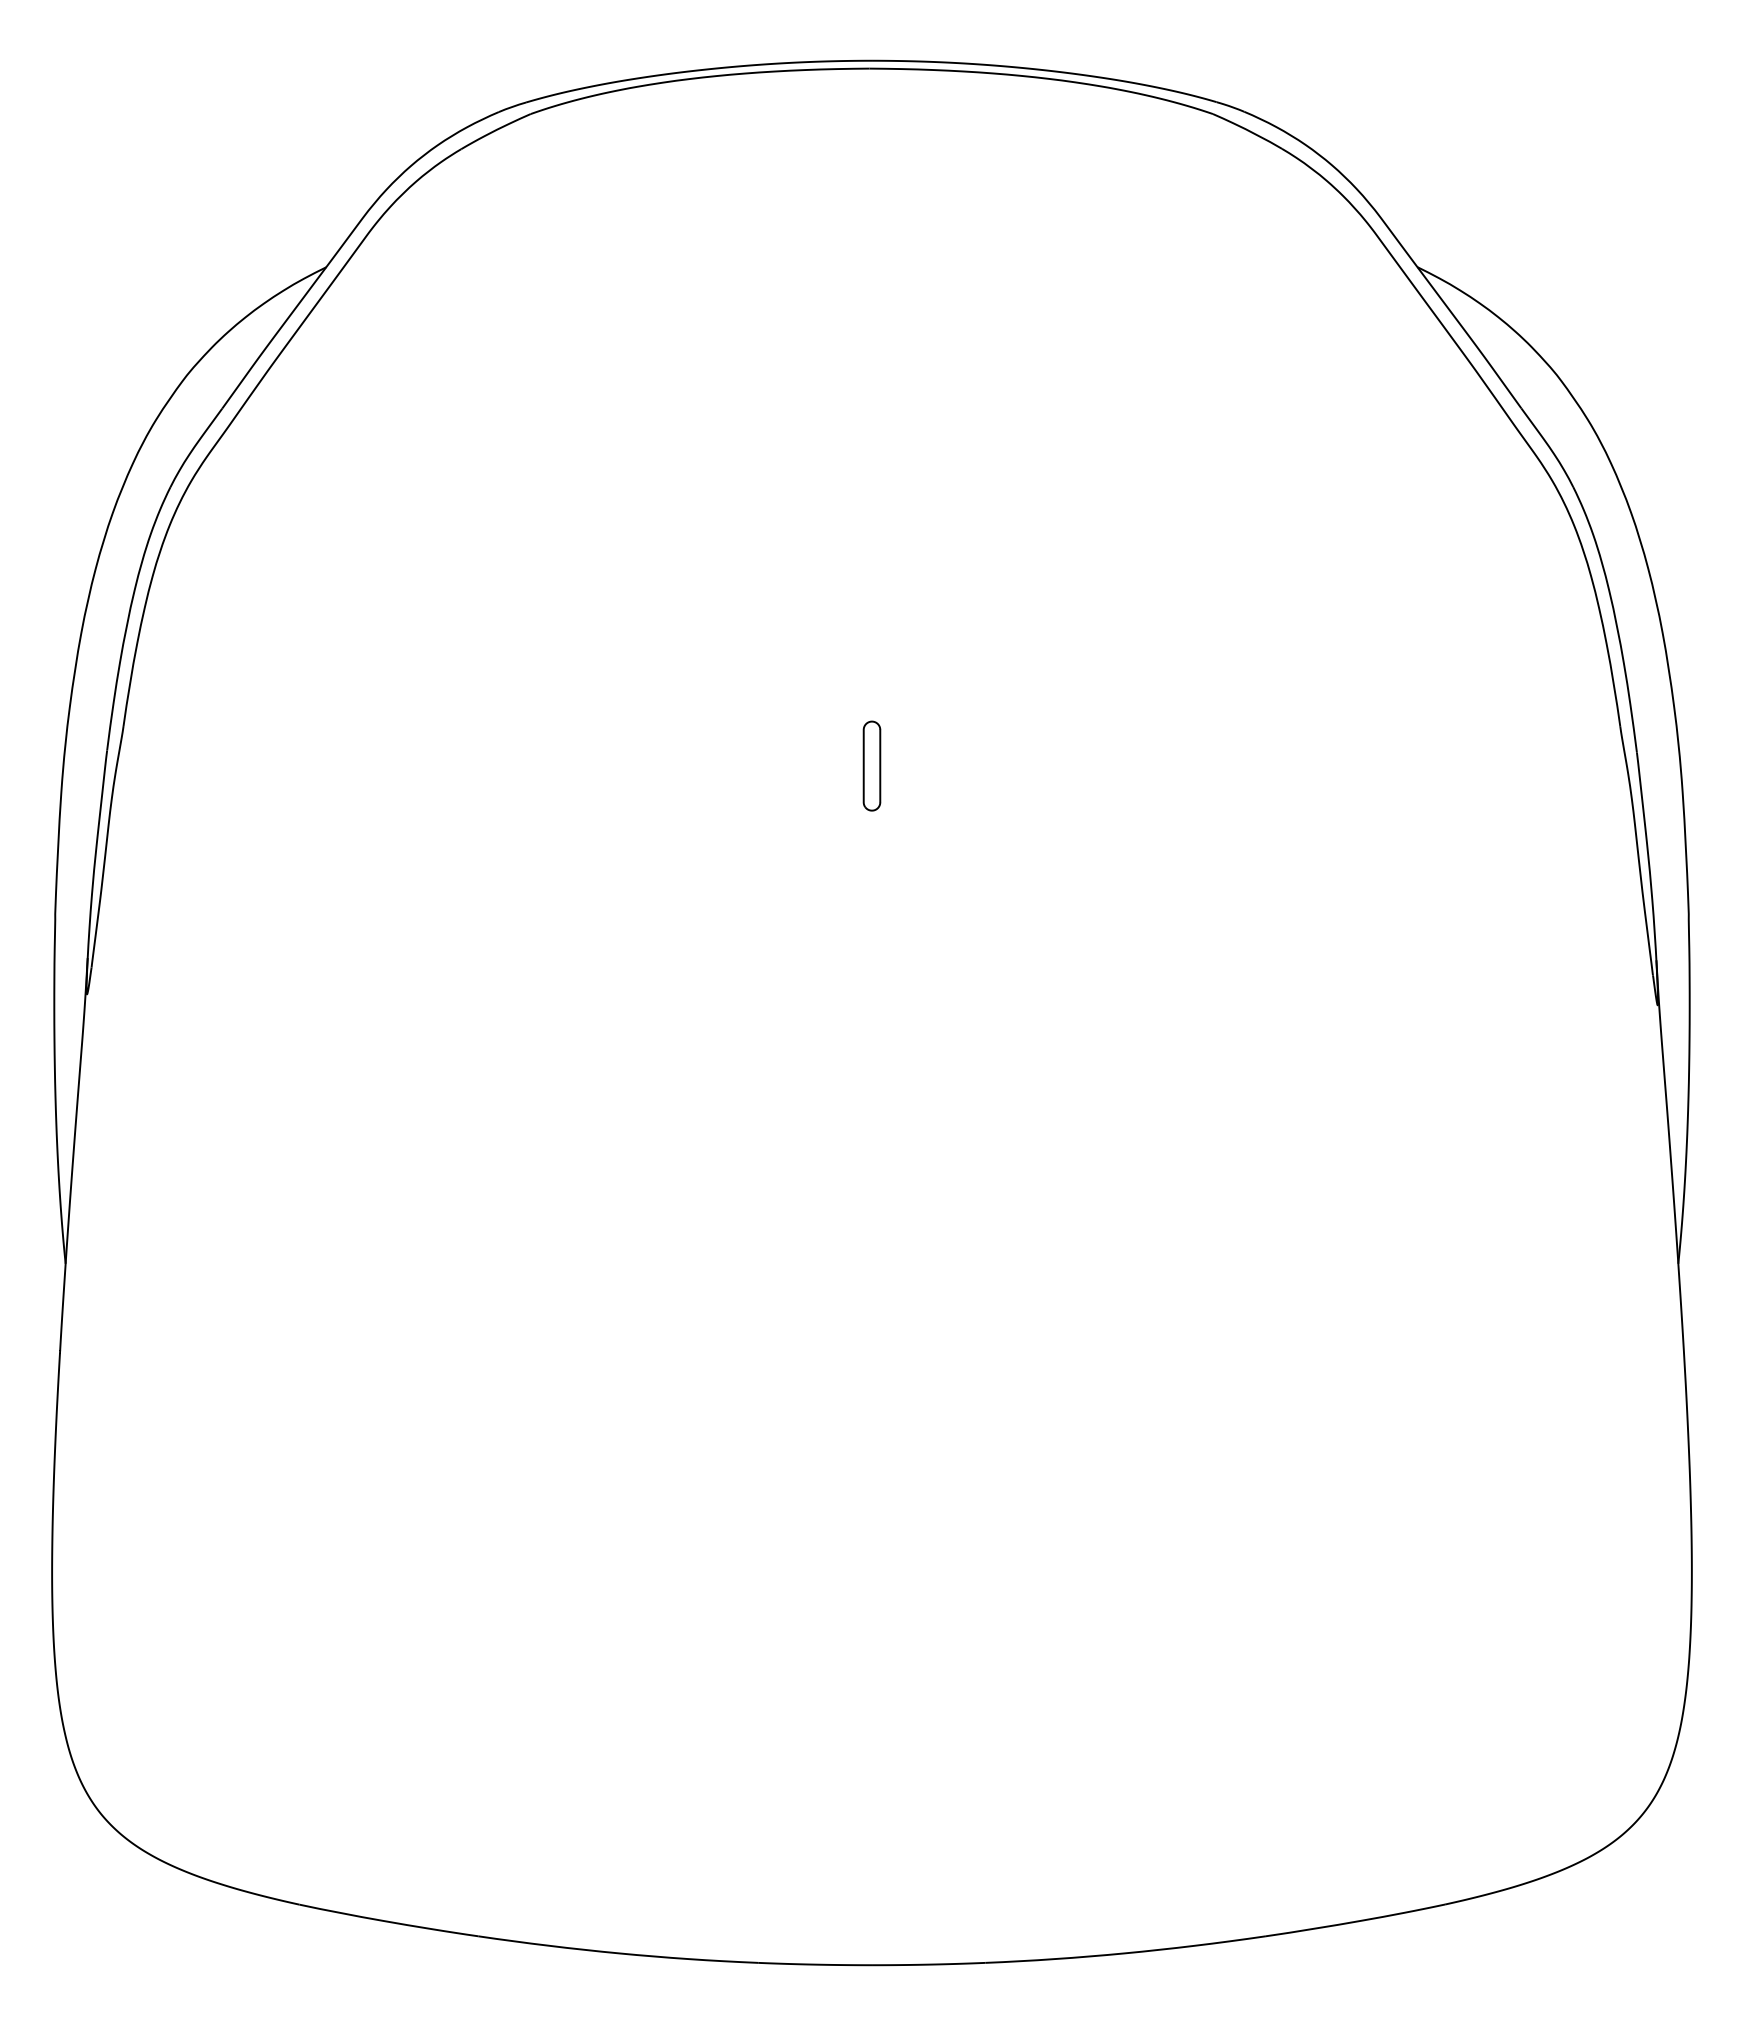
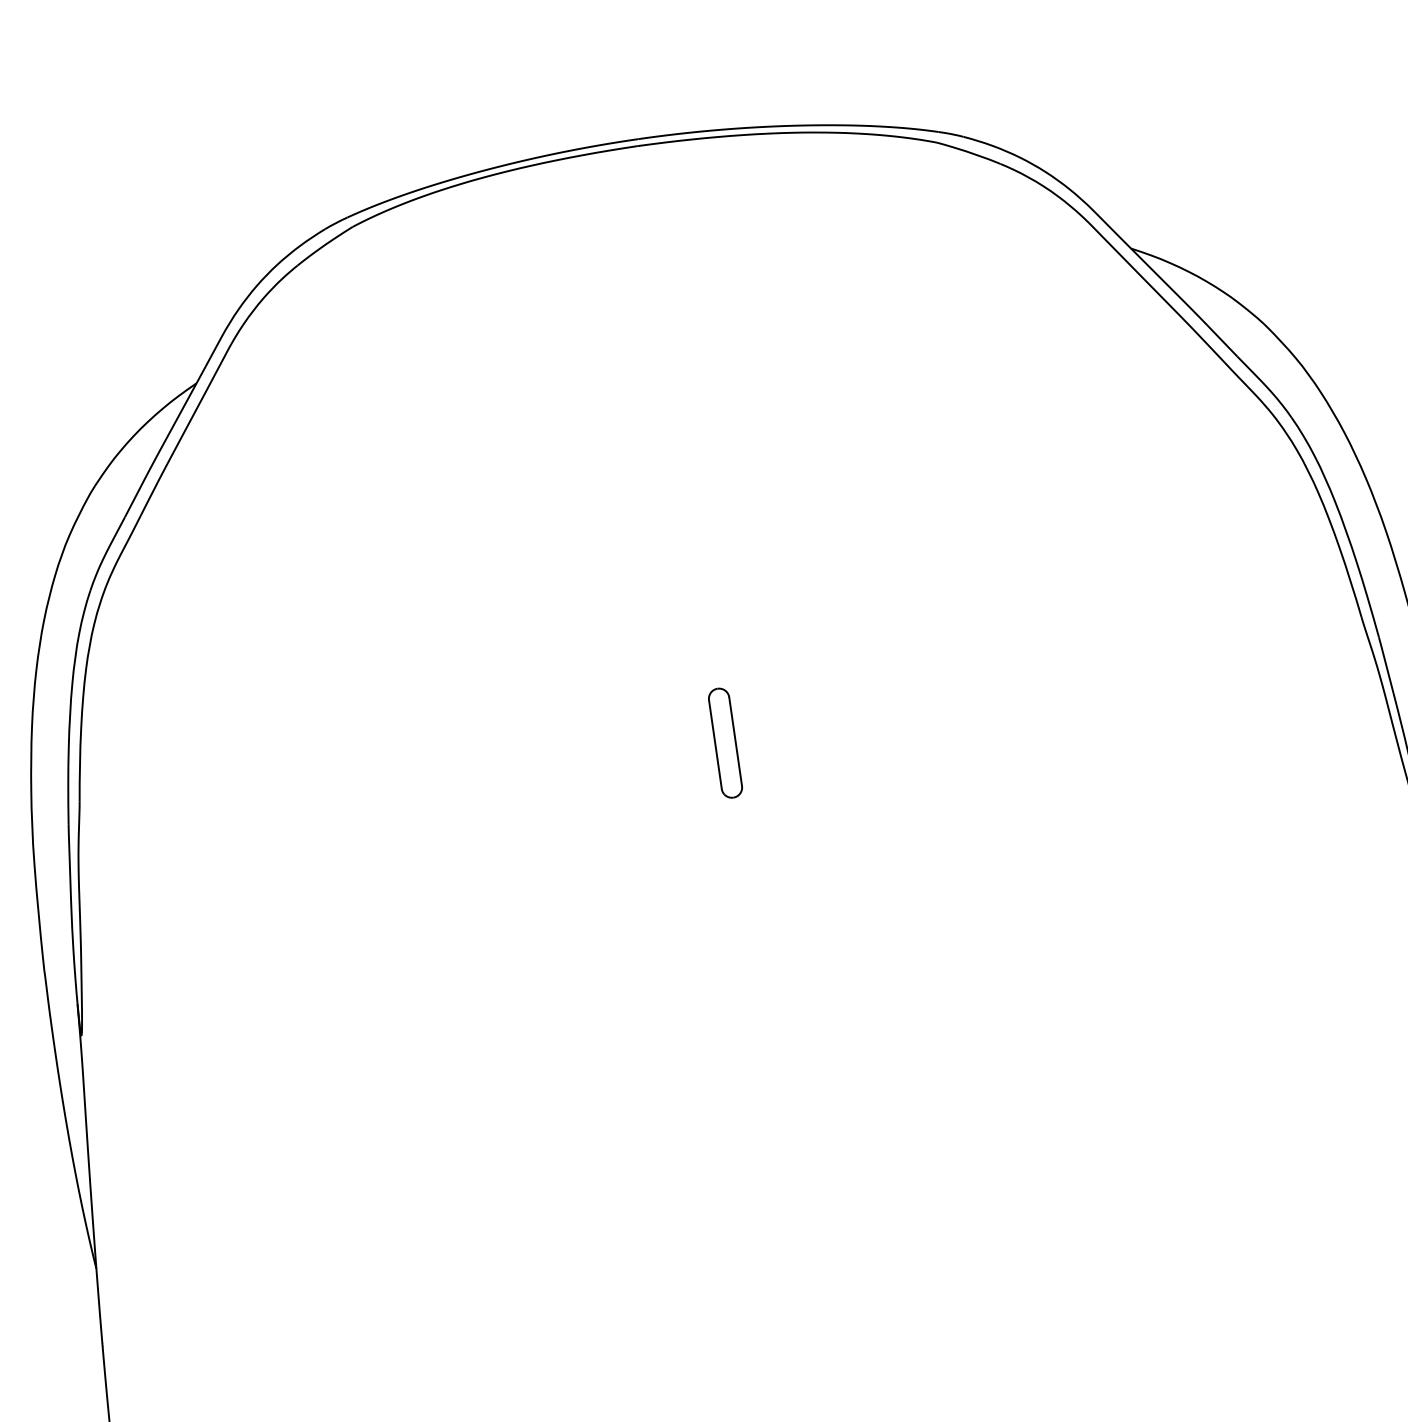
part: (871, 765) -> (725, 742), size x1.43

